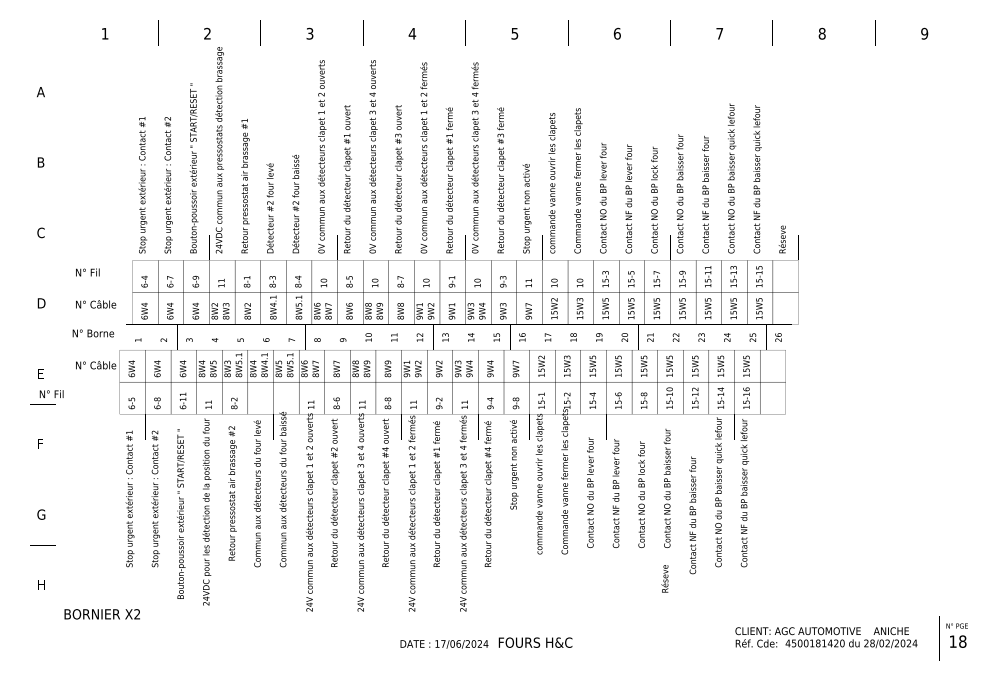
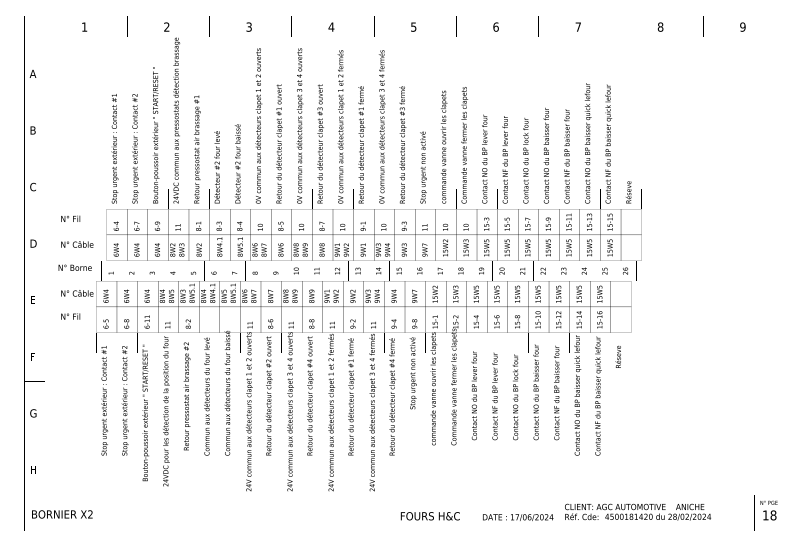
text: (51, 394) -> (70, 316), moved
text: (692, 514) -> (556, 392), moved
text: (663, 578) -> (617, 356), moved
text: (102, 614) -> (62, 514), moved
text: (825, 636) -> (637, 511), moved
text: (444, 644) -> (518, 517), moved

